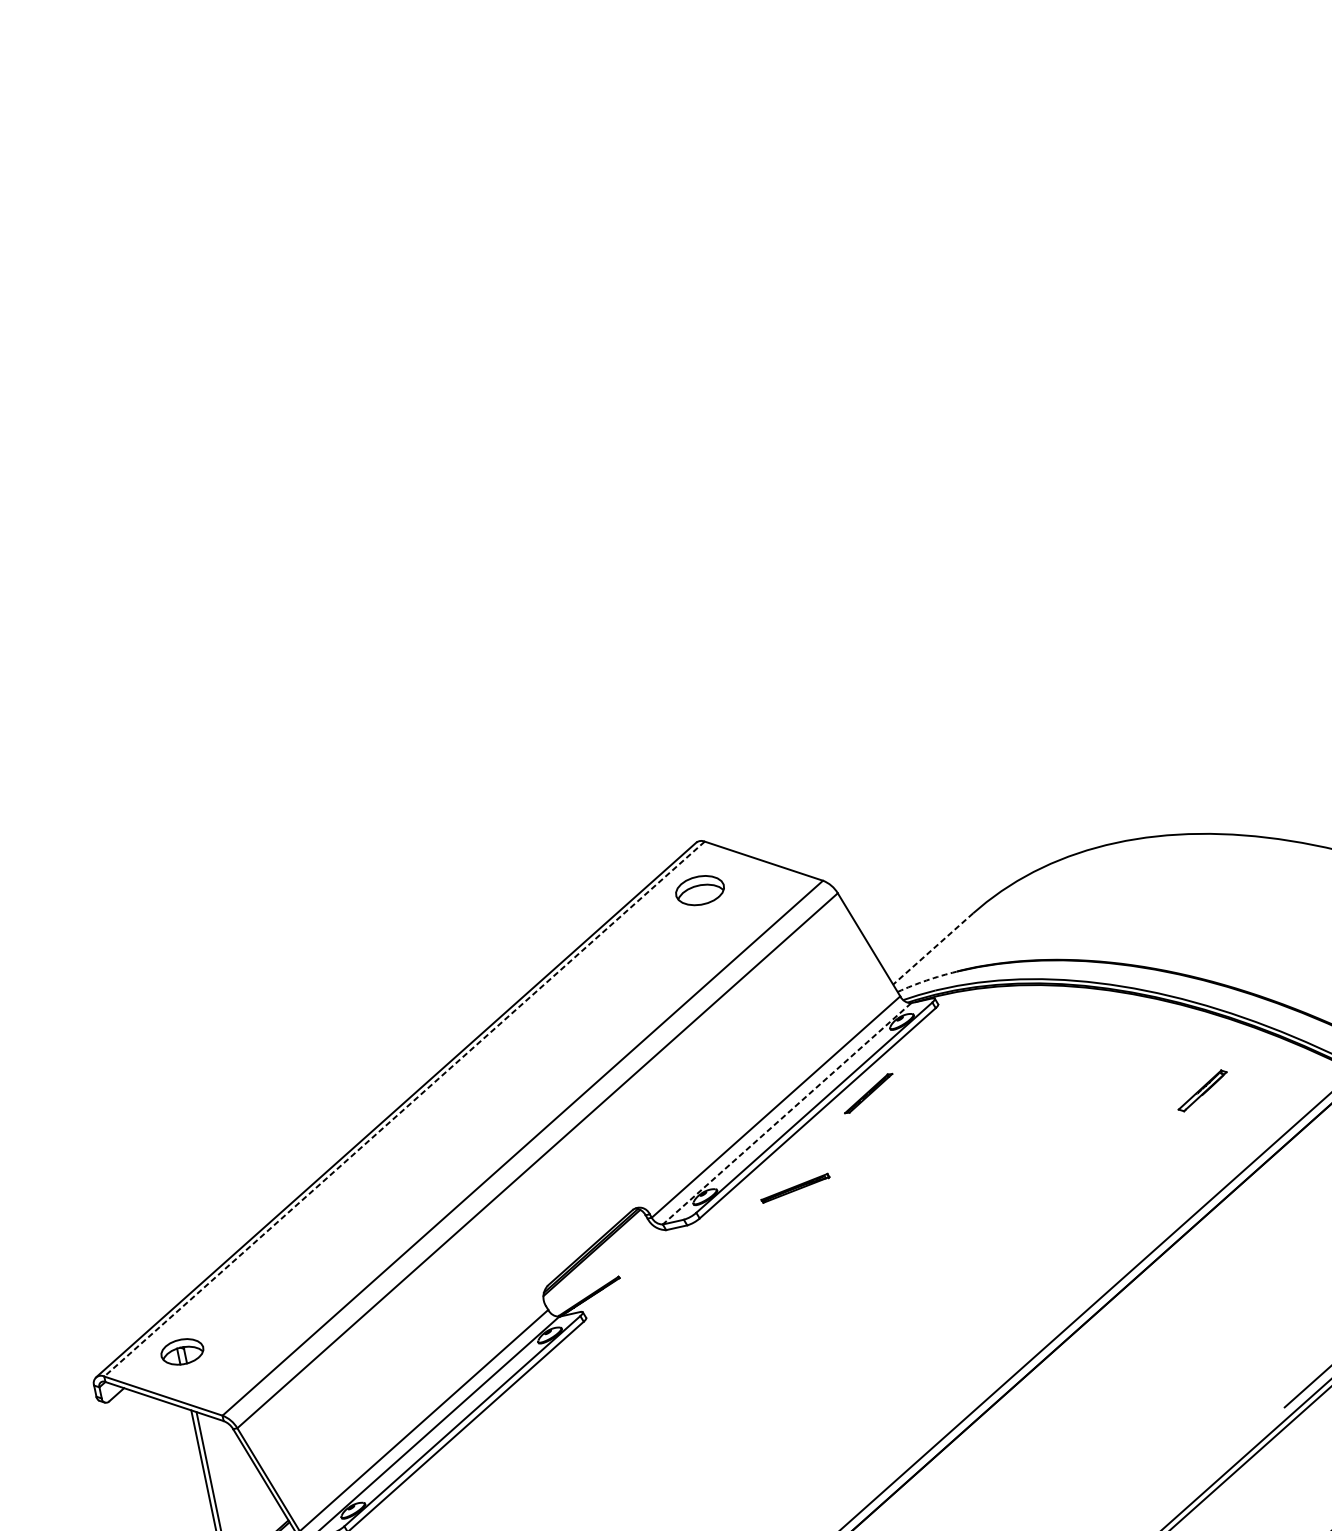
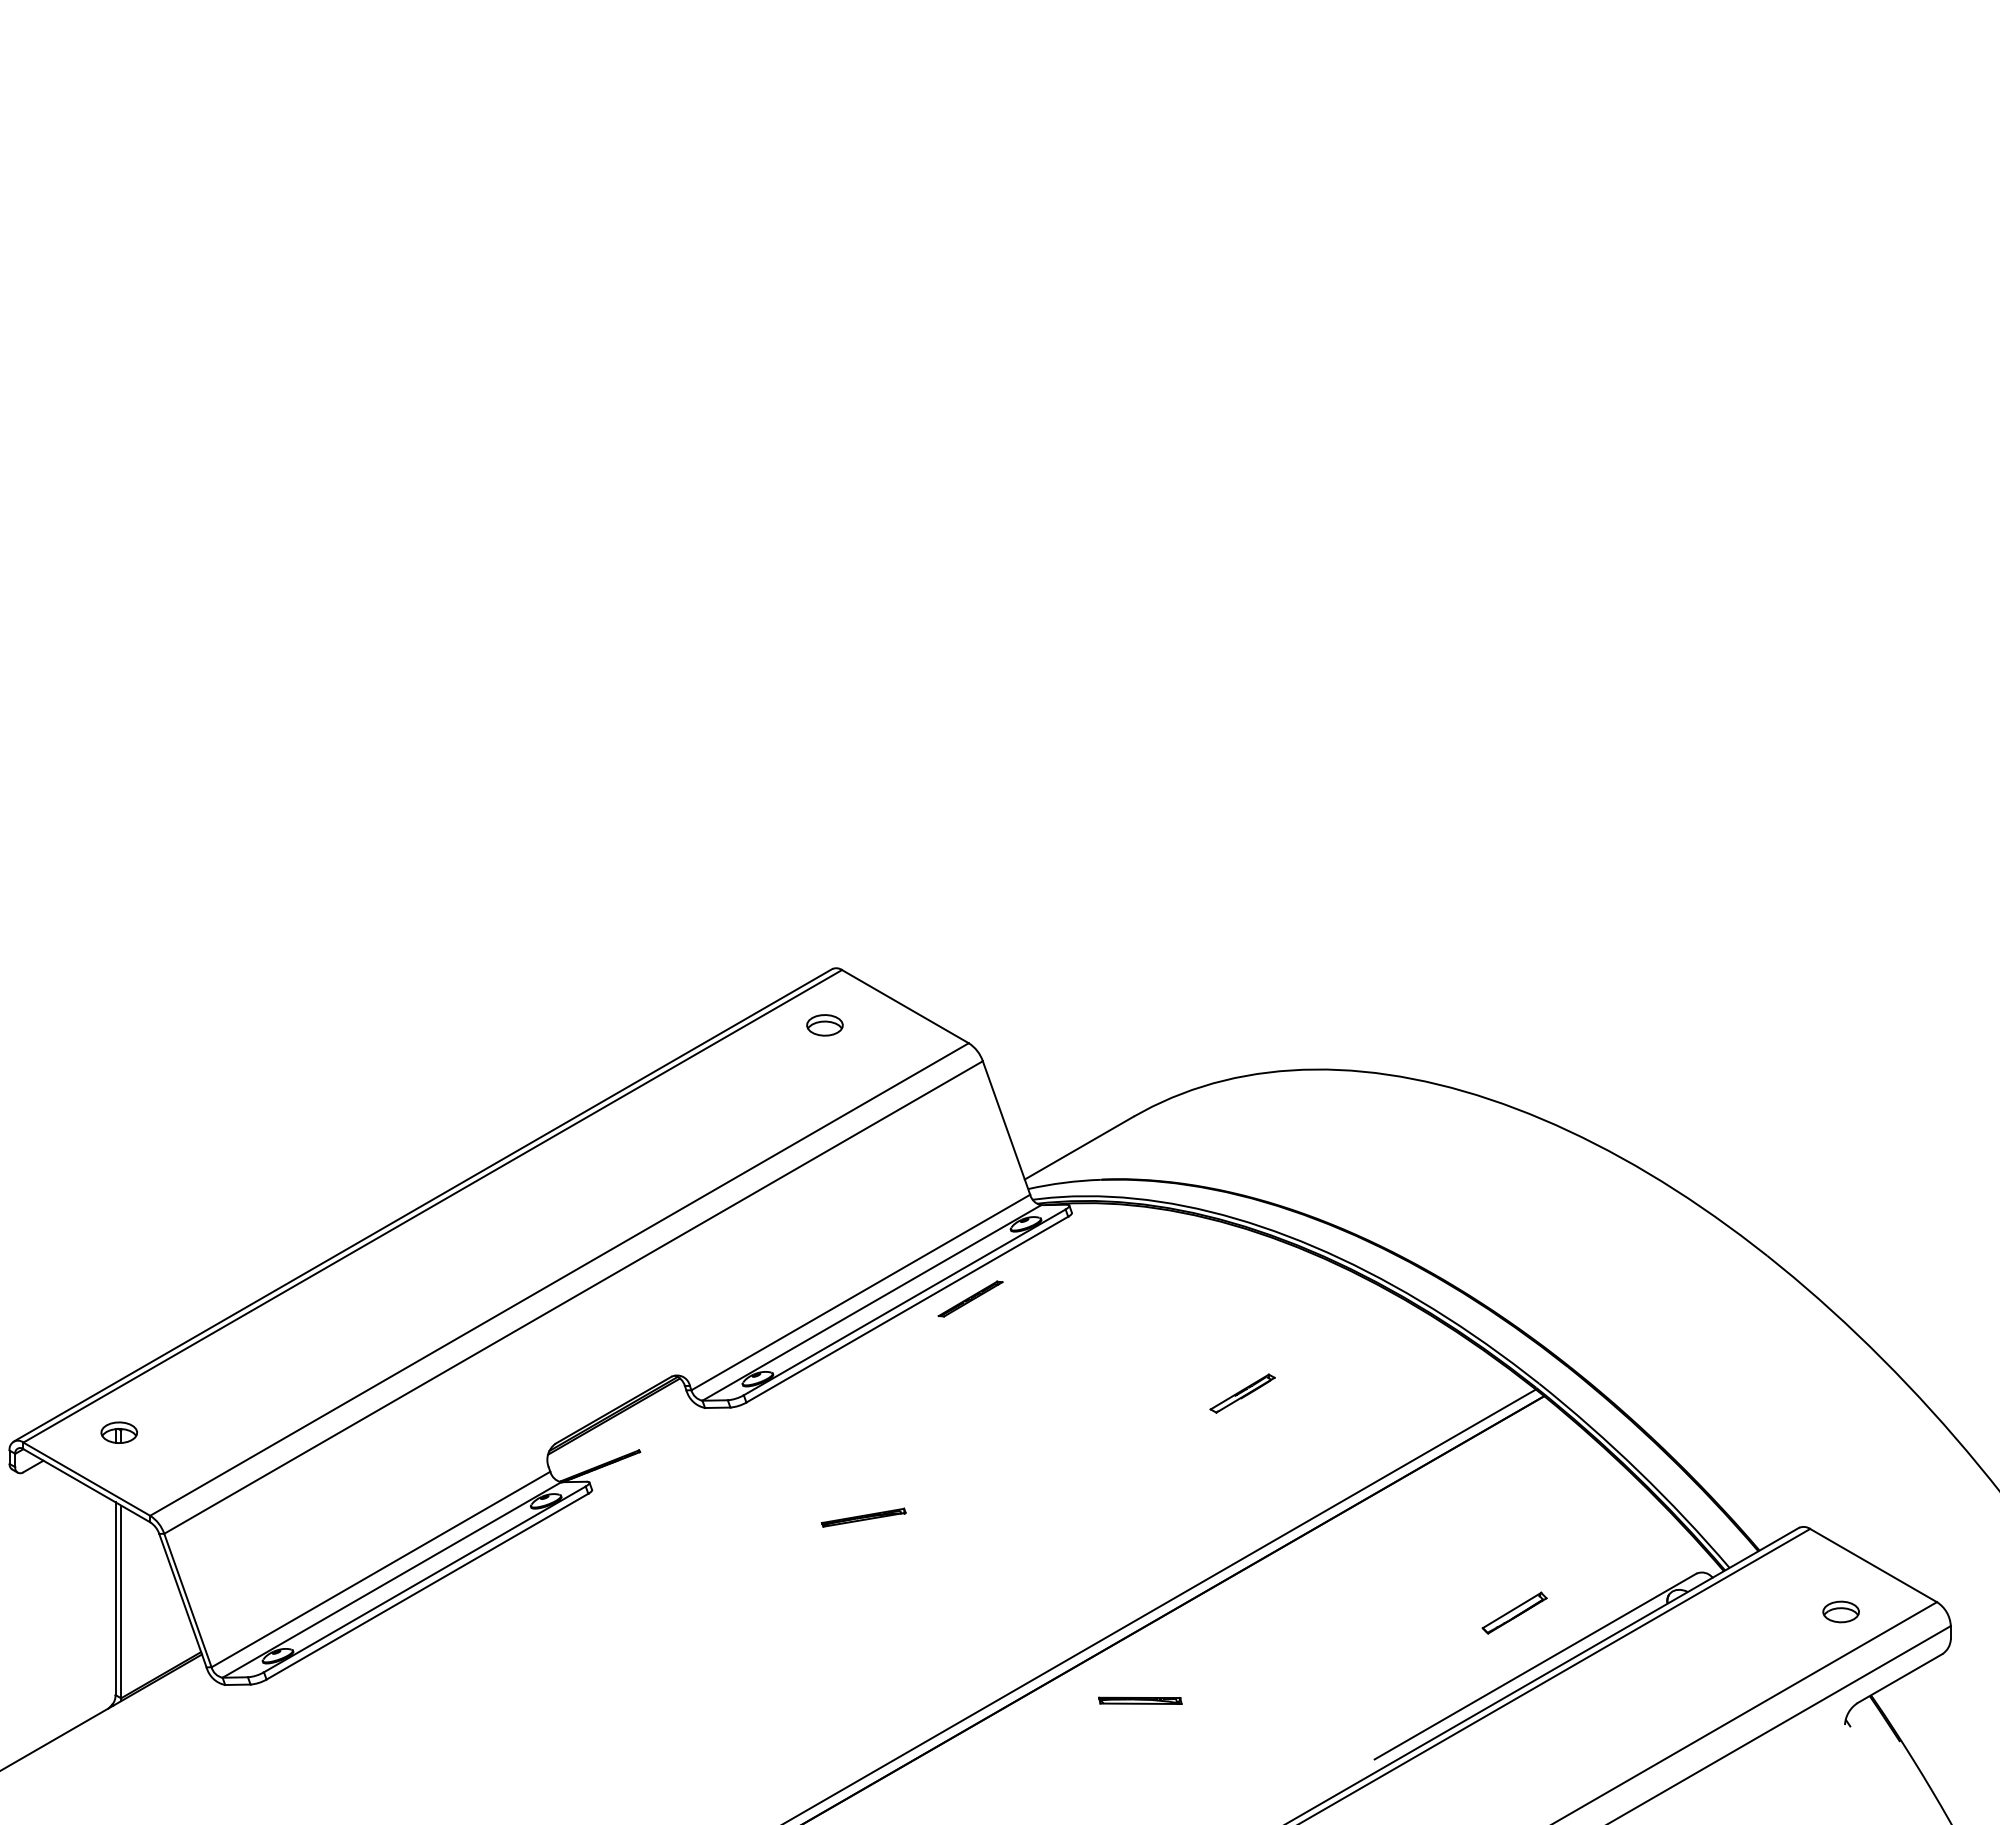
part: (699, 890) -> (824, 1025), size x0.62
line: (933, 949) -> (1079, 1148), dashed -> solid
arc: (926, 980) -> (1064, 1182), dashed -> solid
part: (1202, 1090) -> (1242, 1393), moved
line: (404, 1109) -> (432, 1206), dashed -> solid
line: (786, 1113) -> (871, 1302), dashed -> solid
part: (795, 1188) -> (863, 1517), moved
part: (182, 1351) -> (119, 1432), size x0.71
part: (1079, 1398) -> (1140, 1700), added

